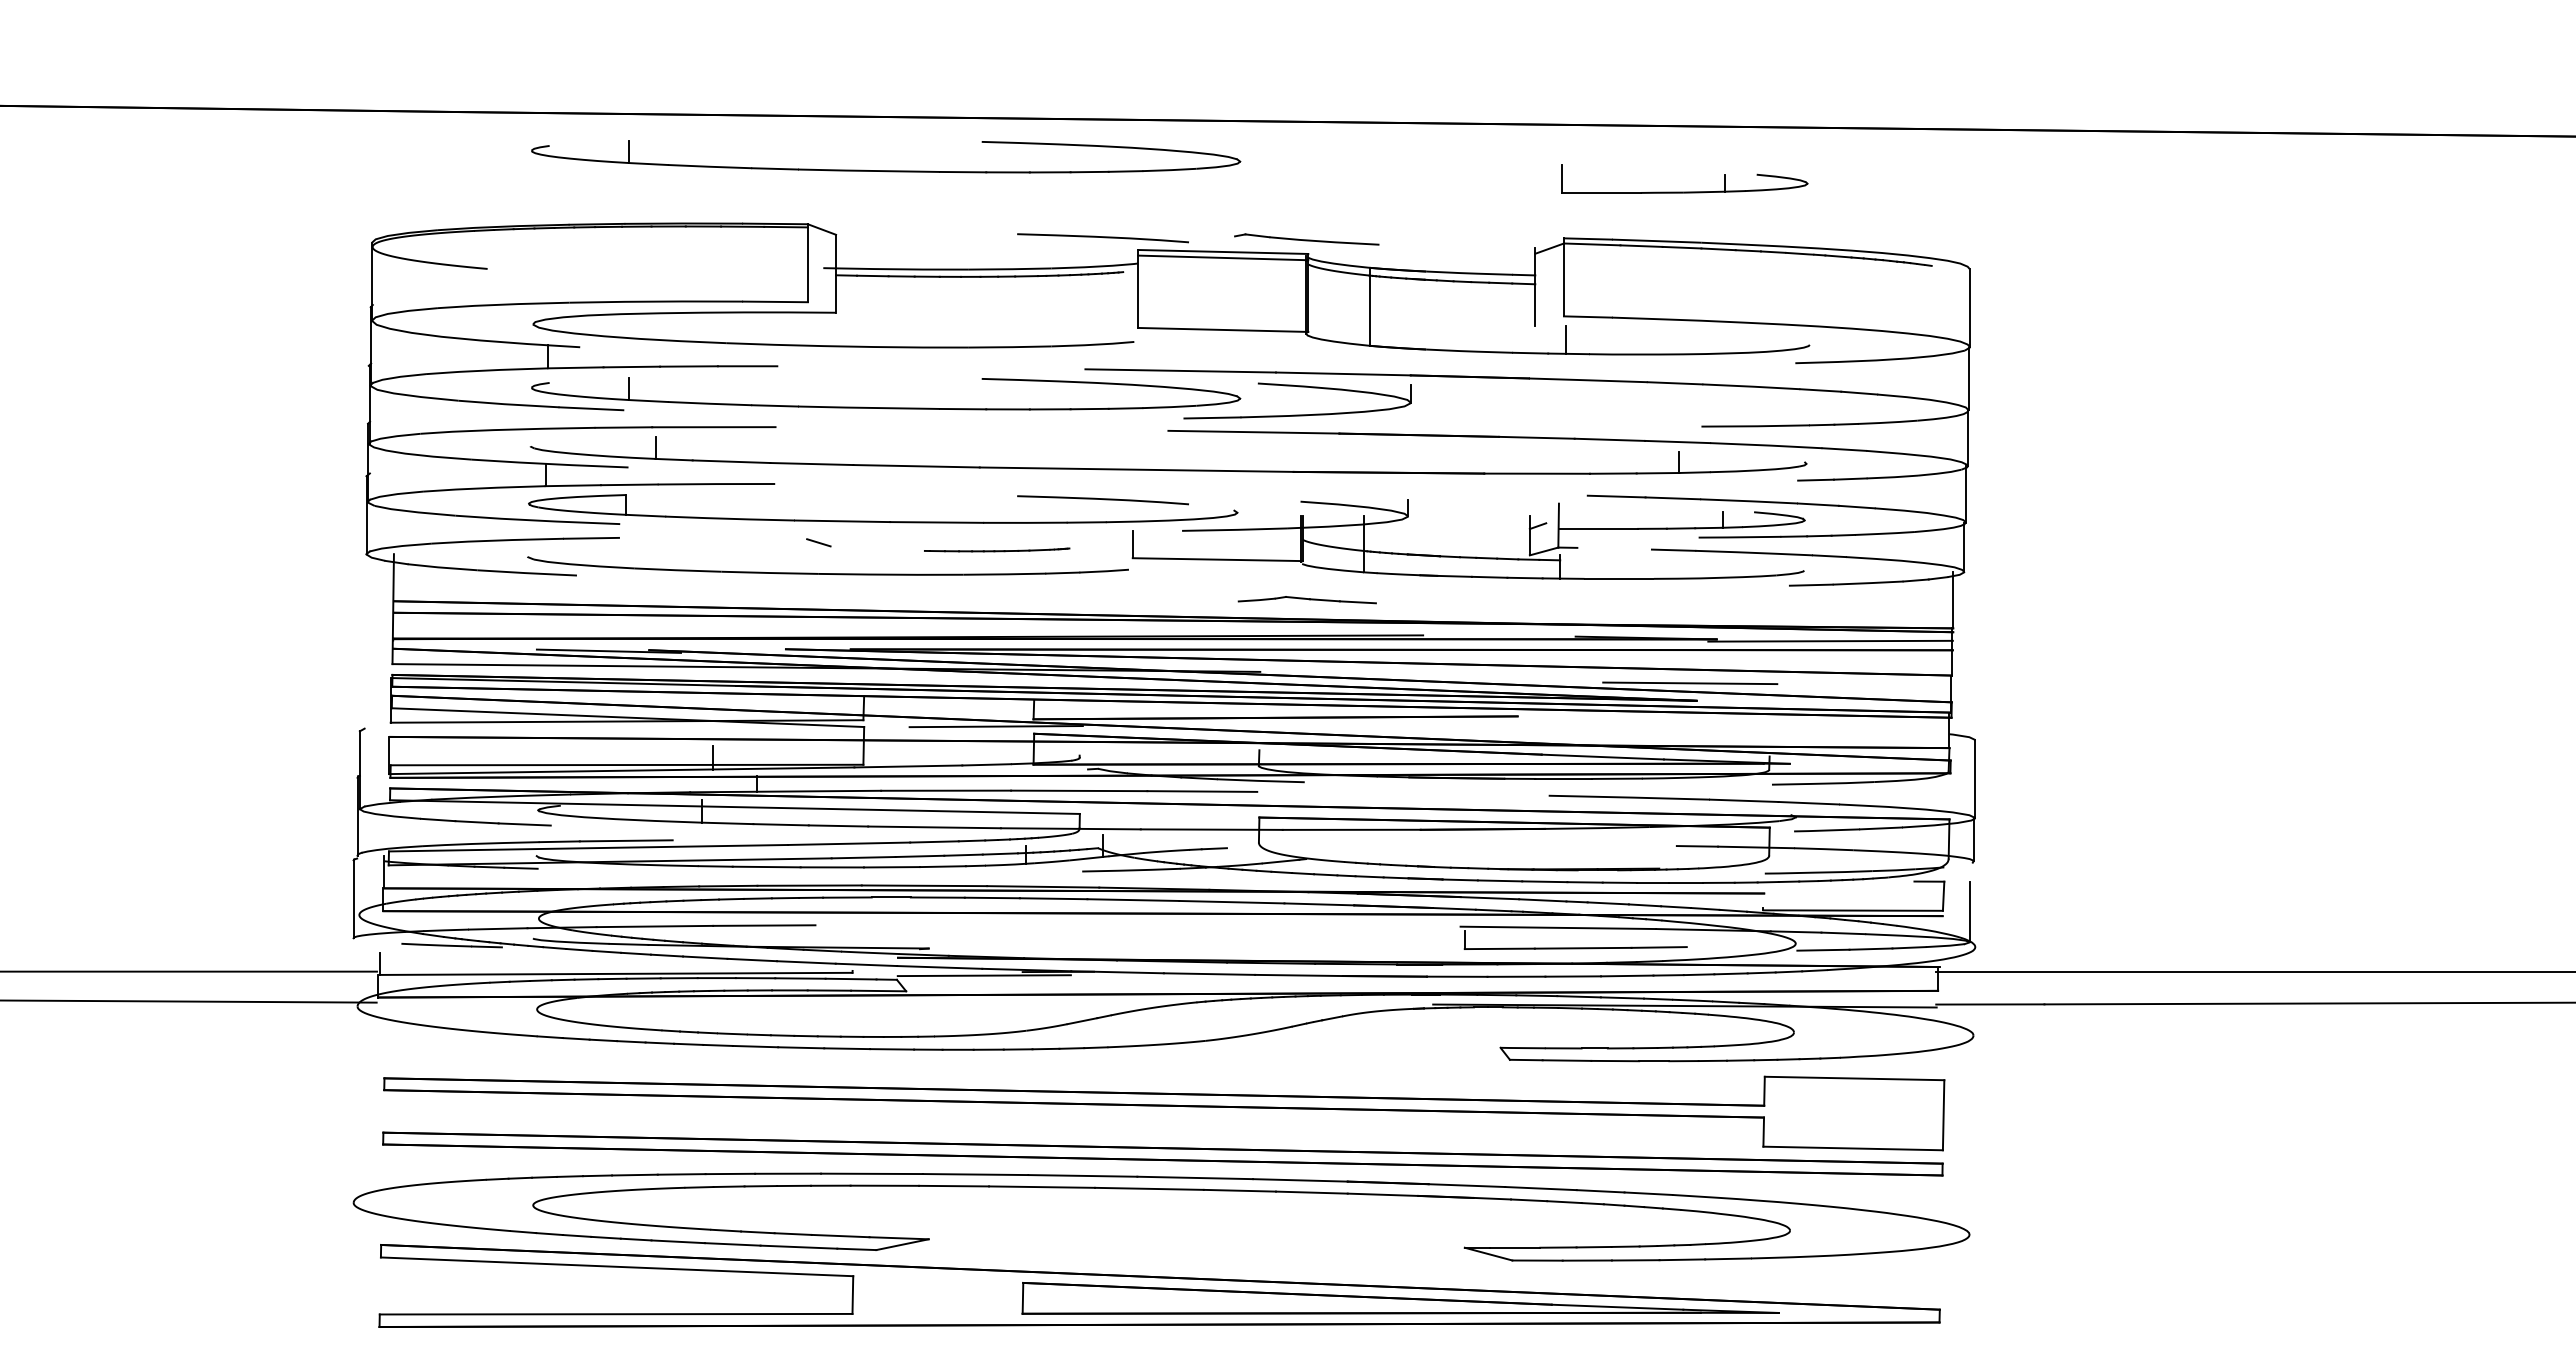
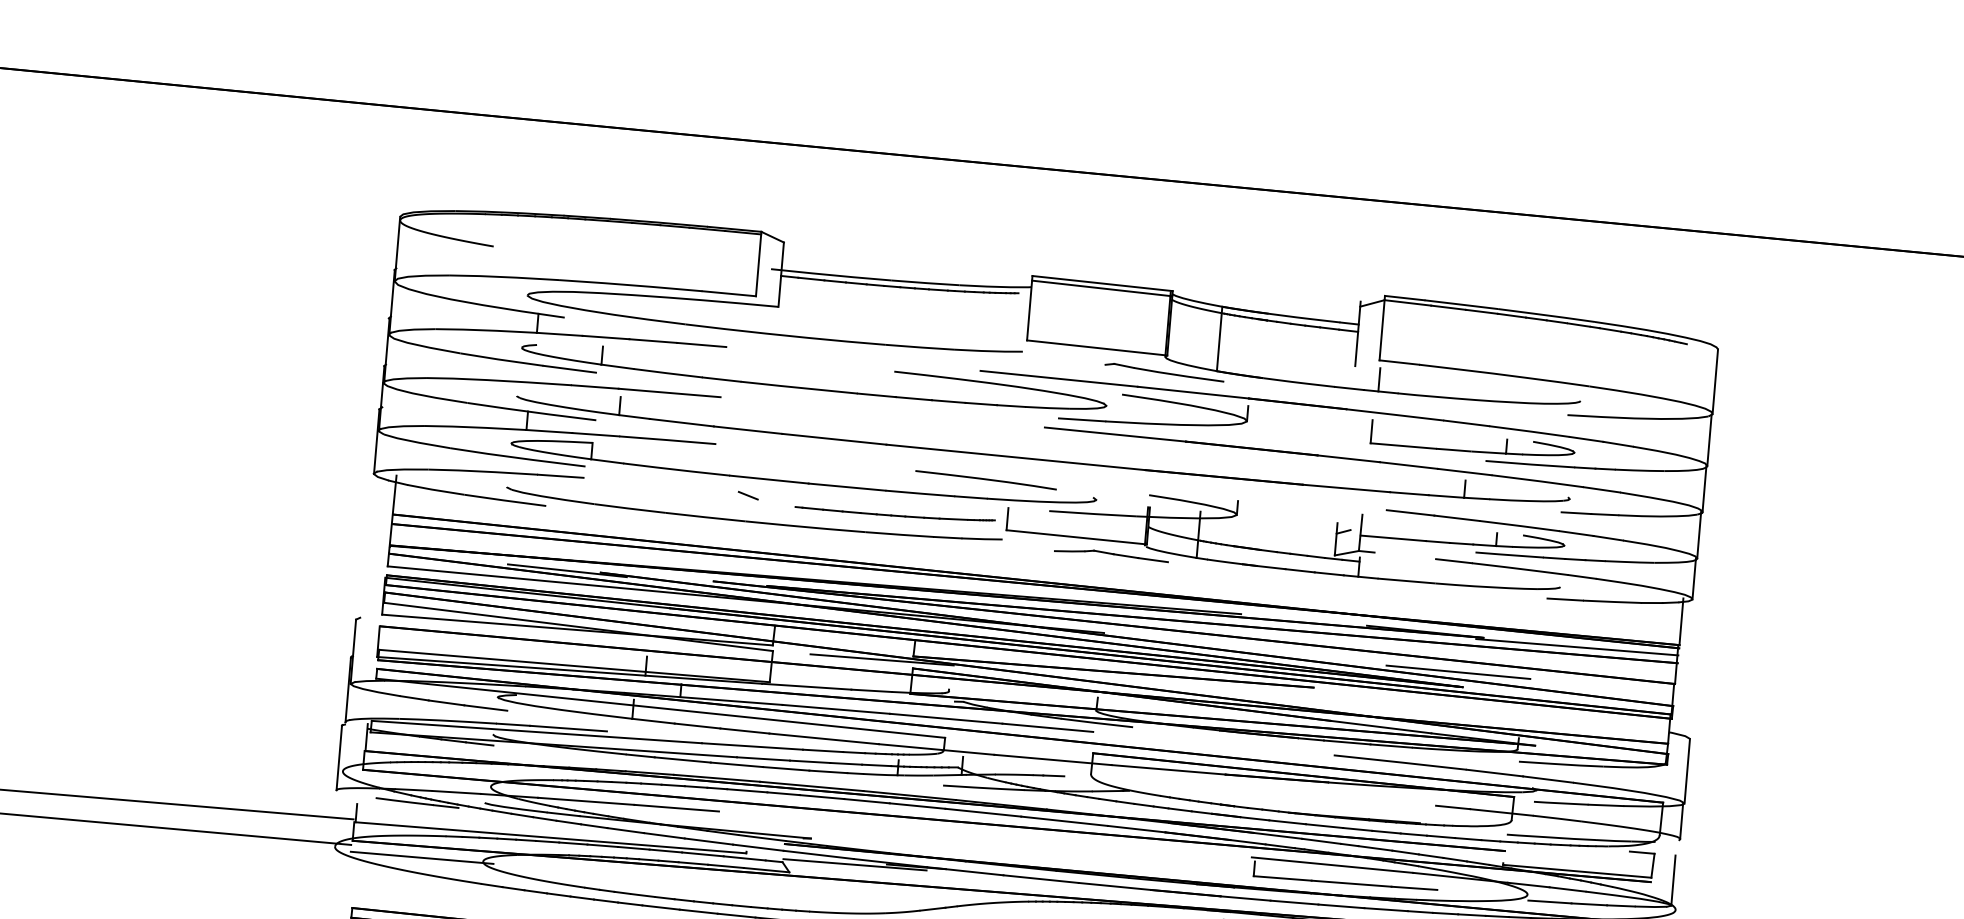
part: (886, 170) -> (830, 192), removed
part: (1684, 191) -> (1472, 450), moved
curve: (1102, 237) -> (1003, 263), removed
part: (1306, 239) -> (1164, 372), moved
part: (996, 549) -> (894, 513), size x1.67
part: (1306, 600) -> (1110, 555), moved
line: (462, 1010) -> (421, 857), added

